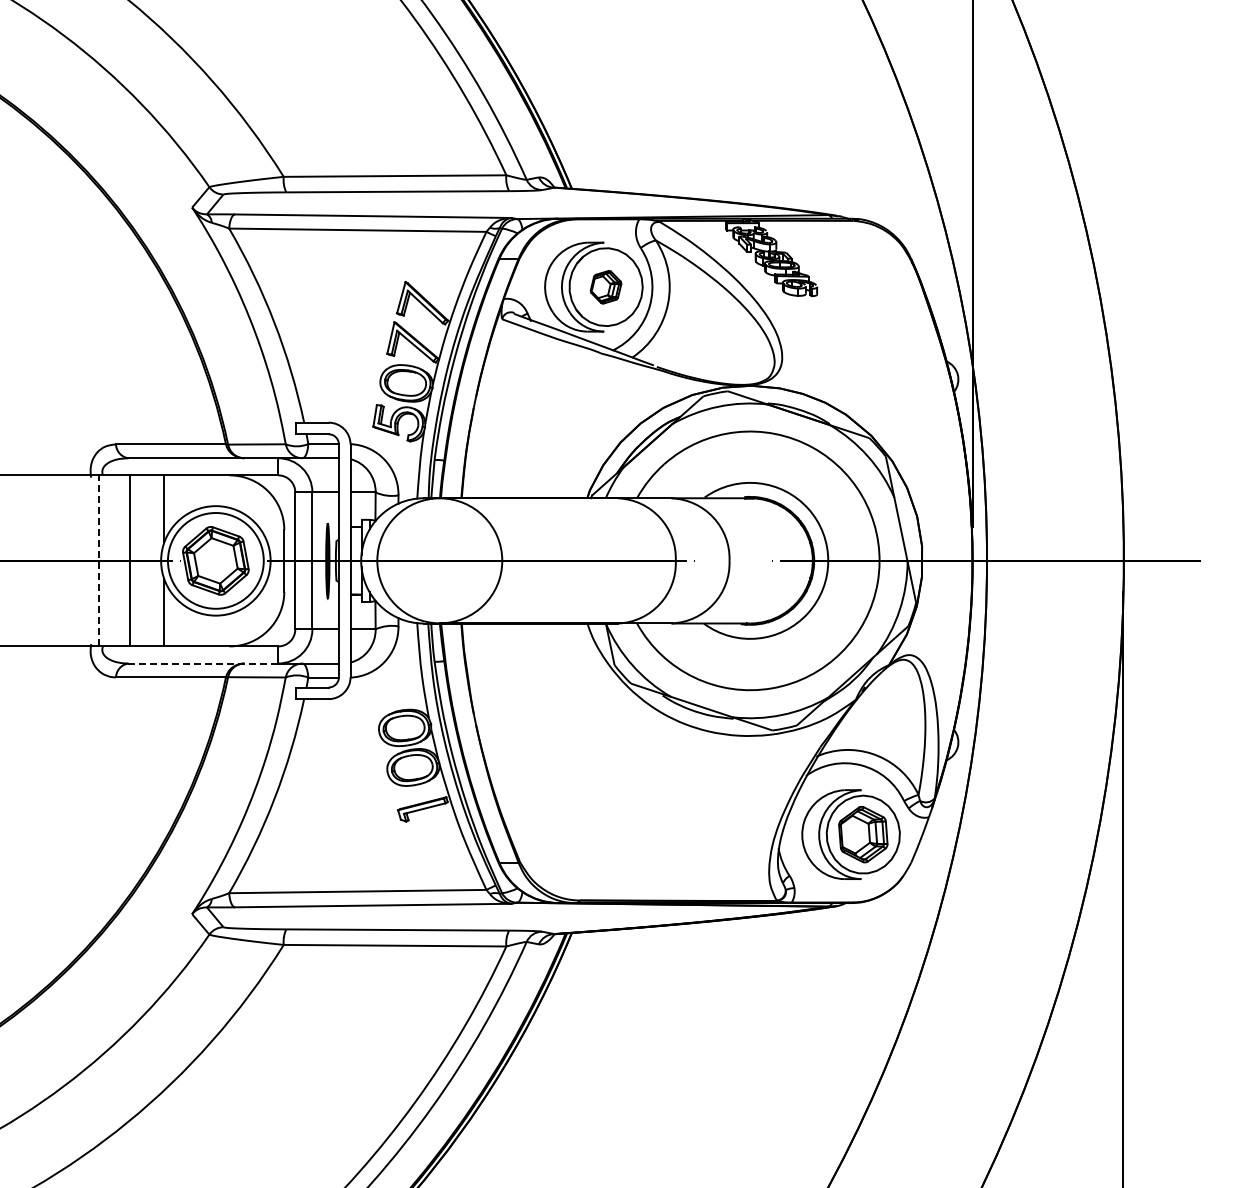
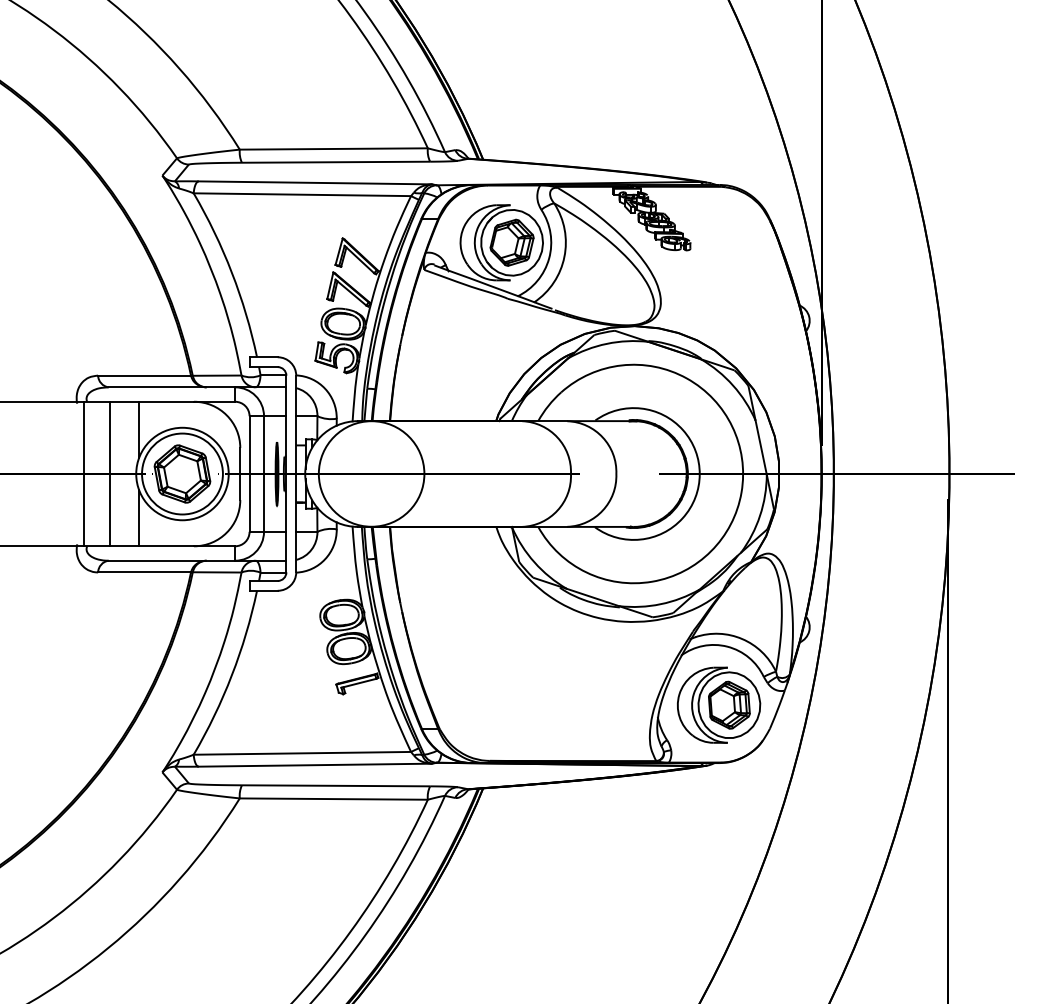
part: (605, 287) -> (511, 243), size x1.67
line: (99, 560) -> (84, 473), dashed -> solid
line: (203, 663) -> (172, 560), dashed -> solid

